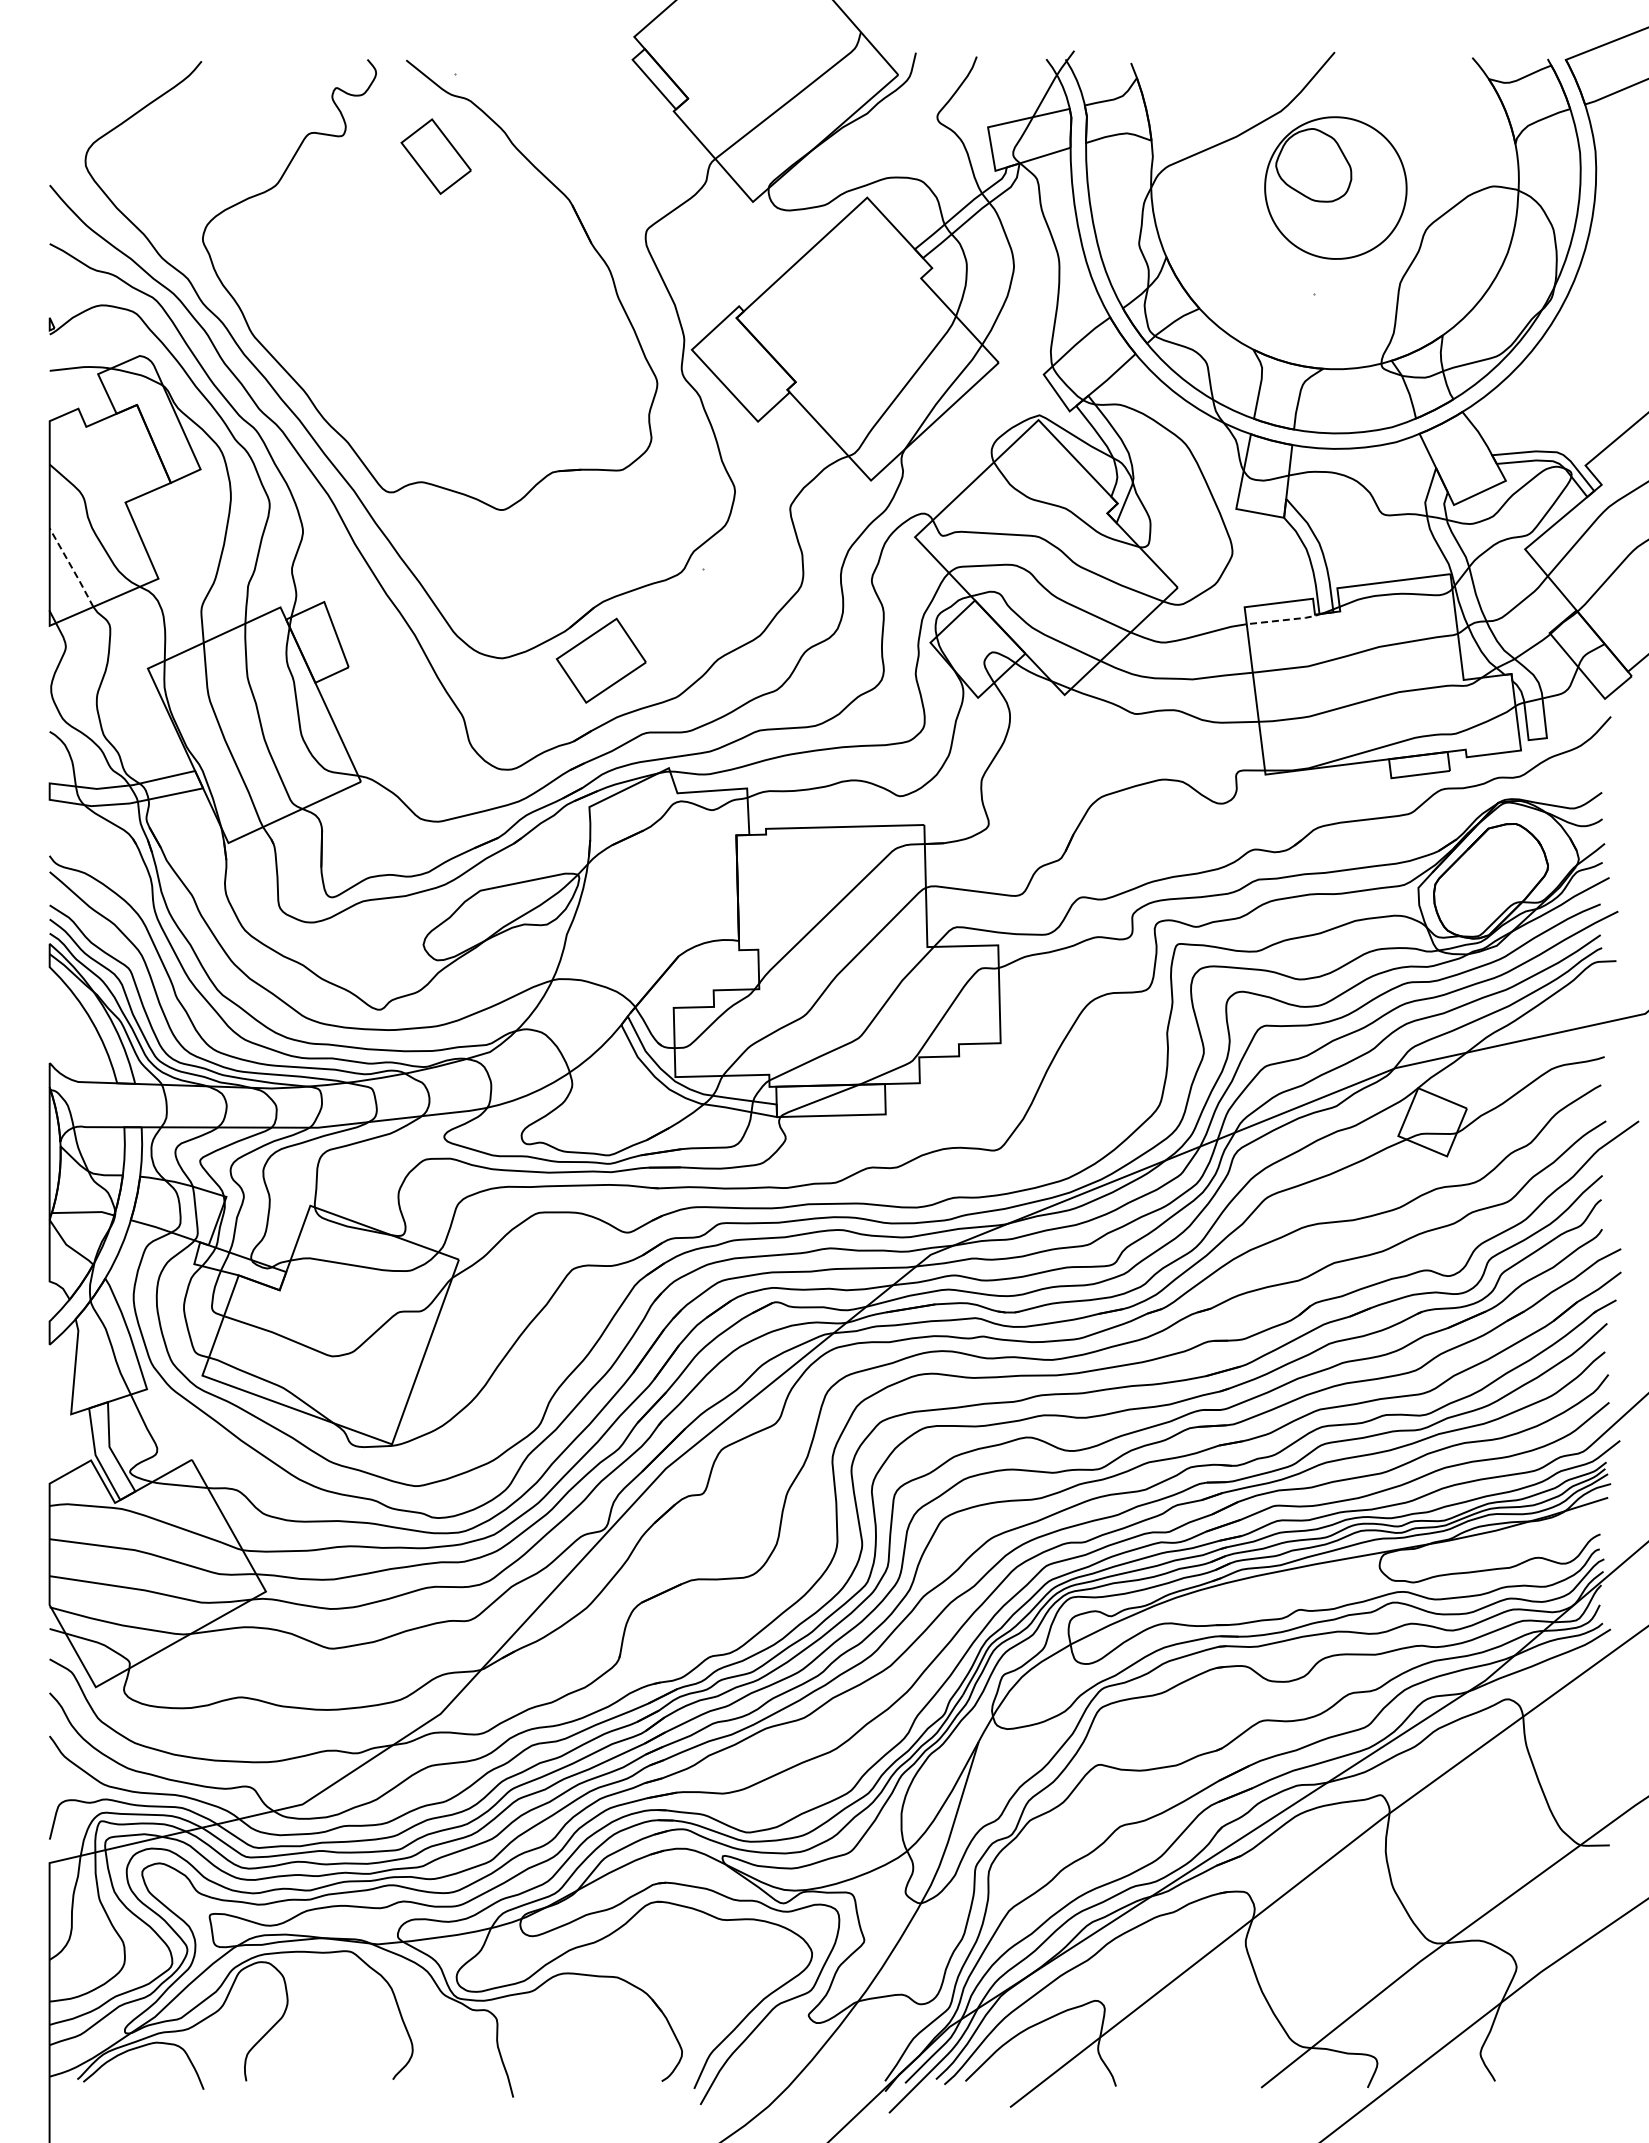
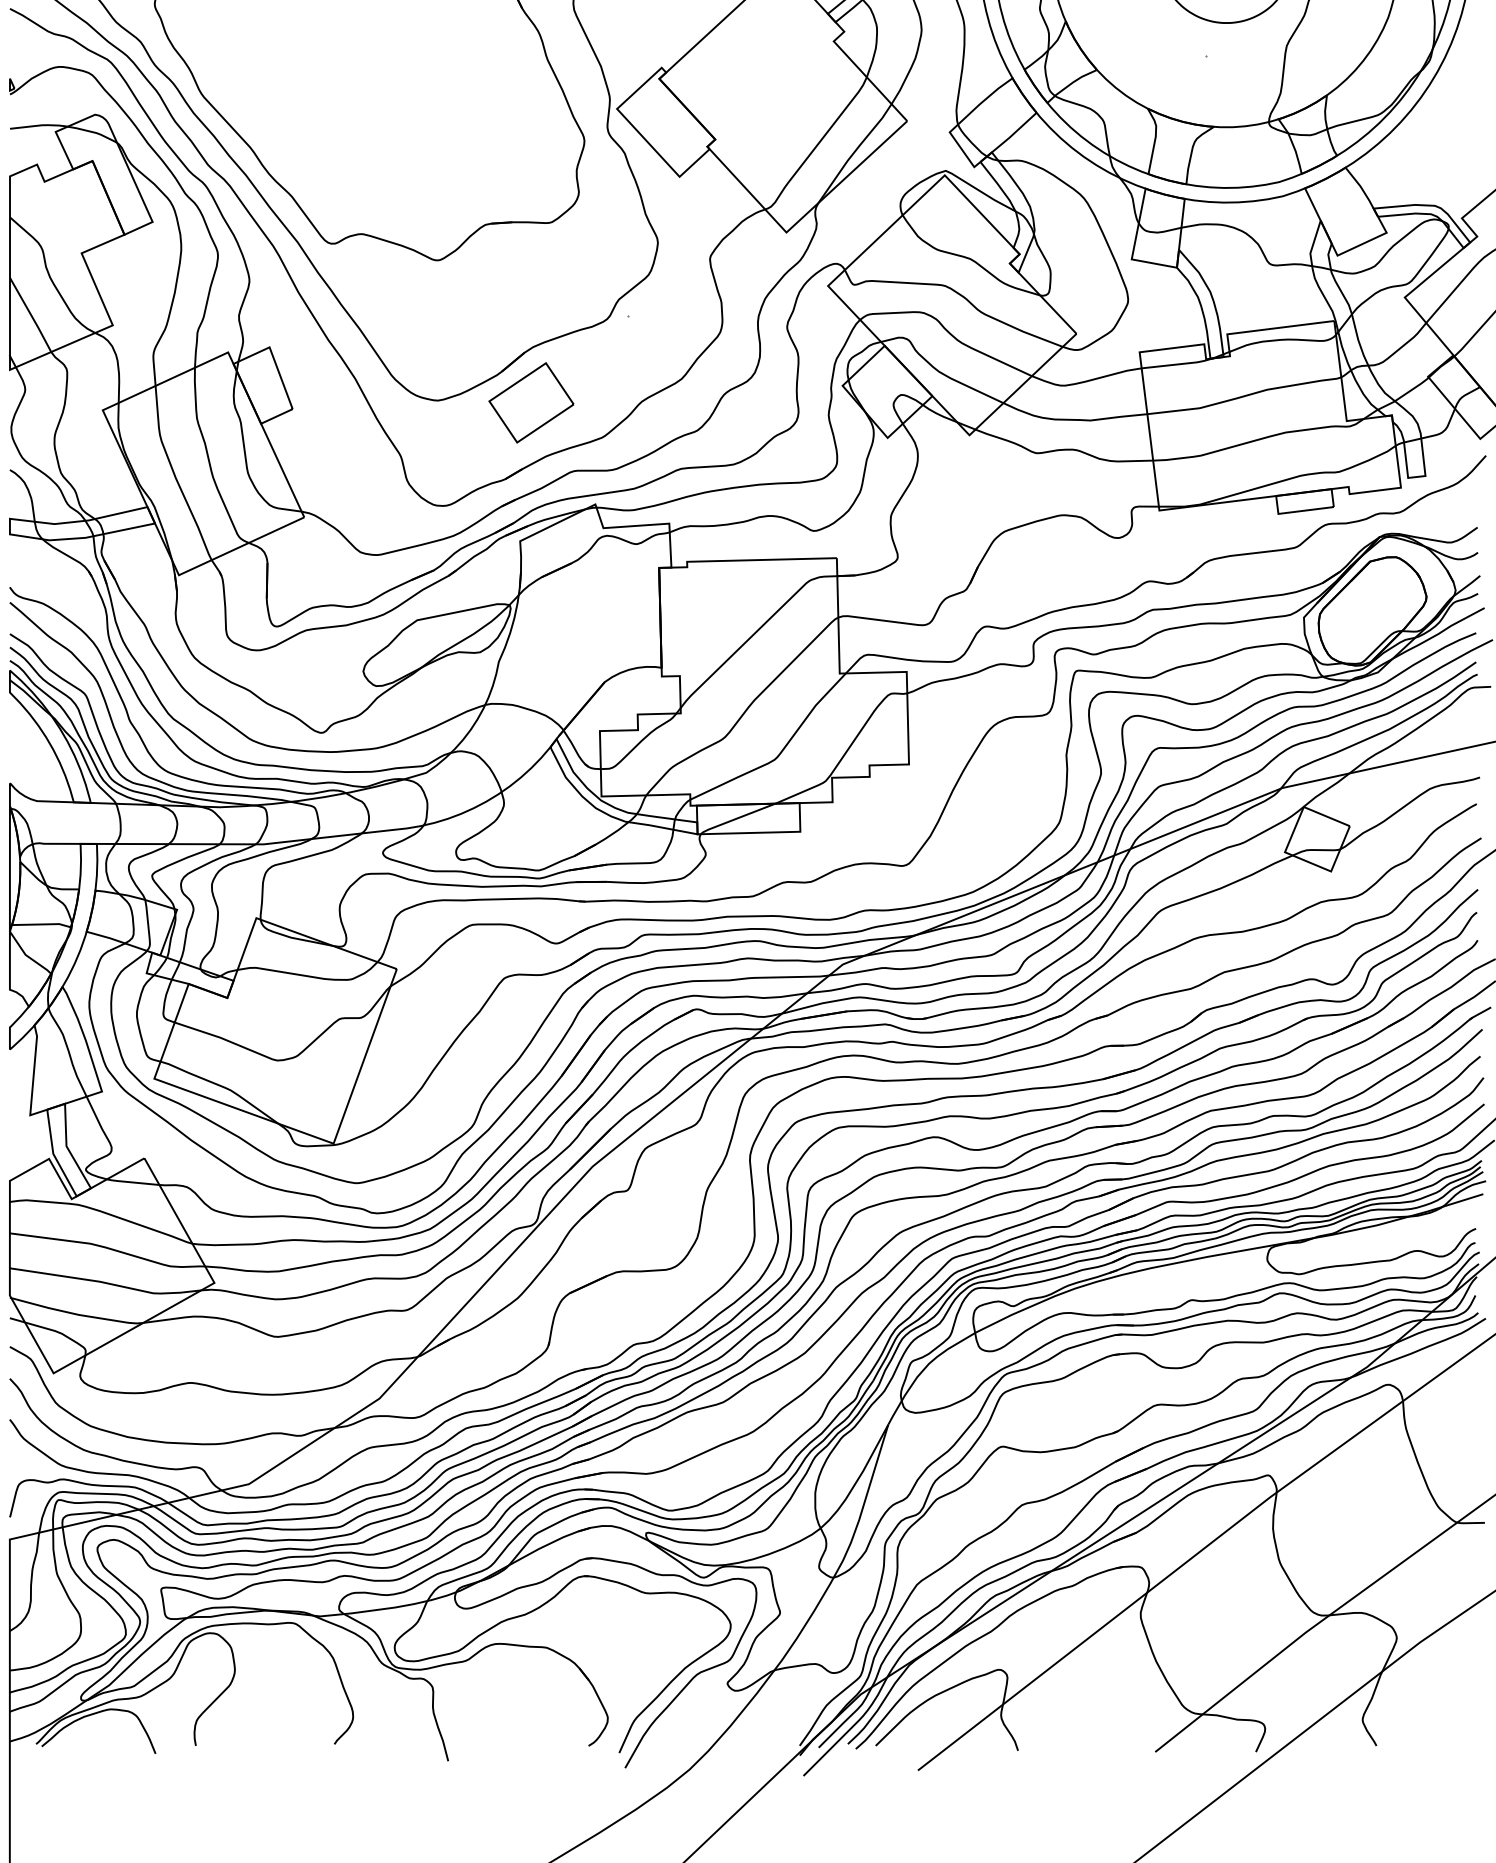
line: (71, 567) -> (30, 314), dashed -> solid
line: (1285, 619) -> (1178, 363), dashed -> solid

